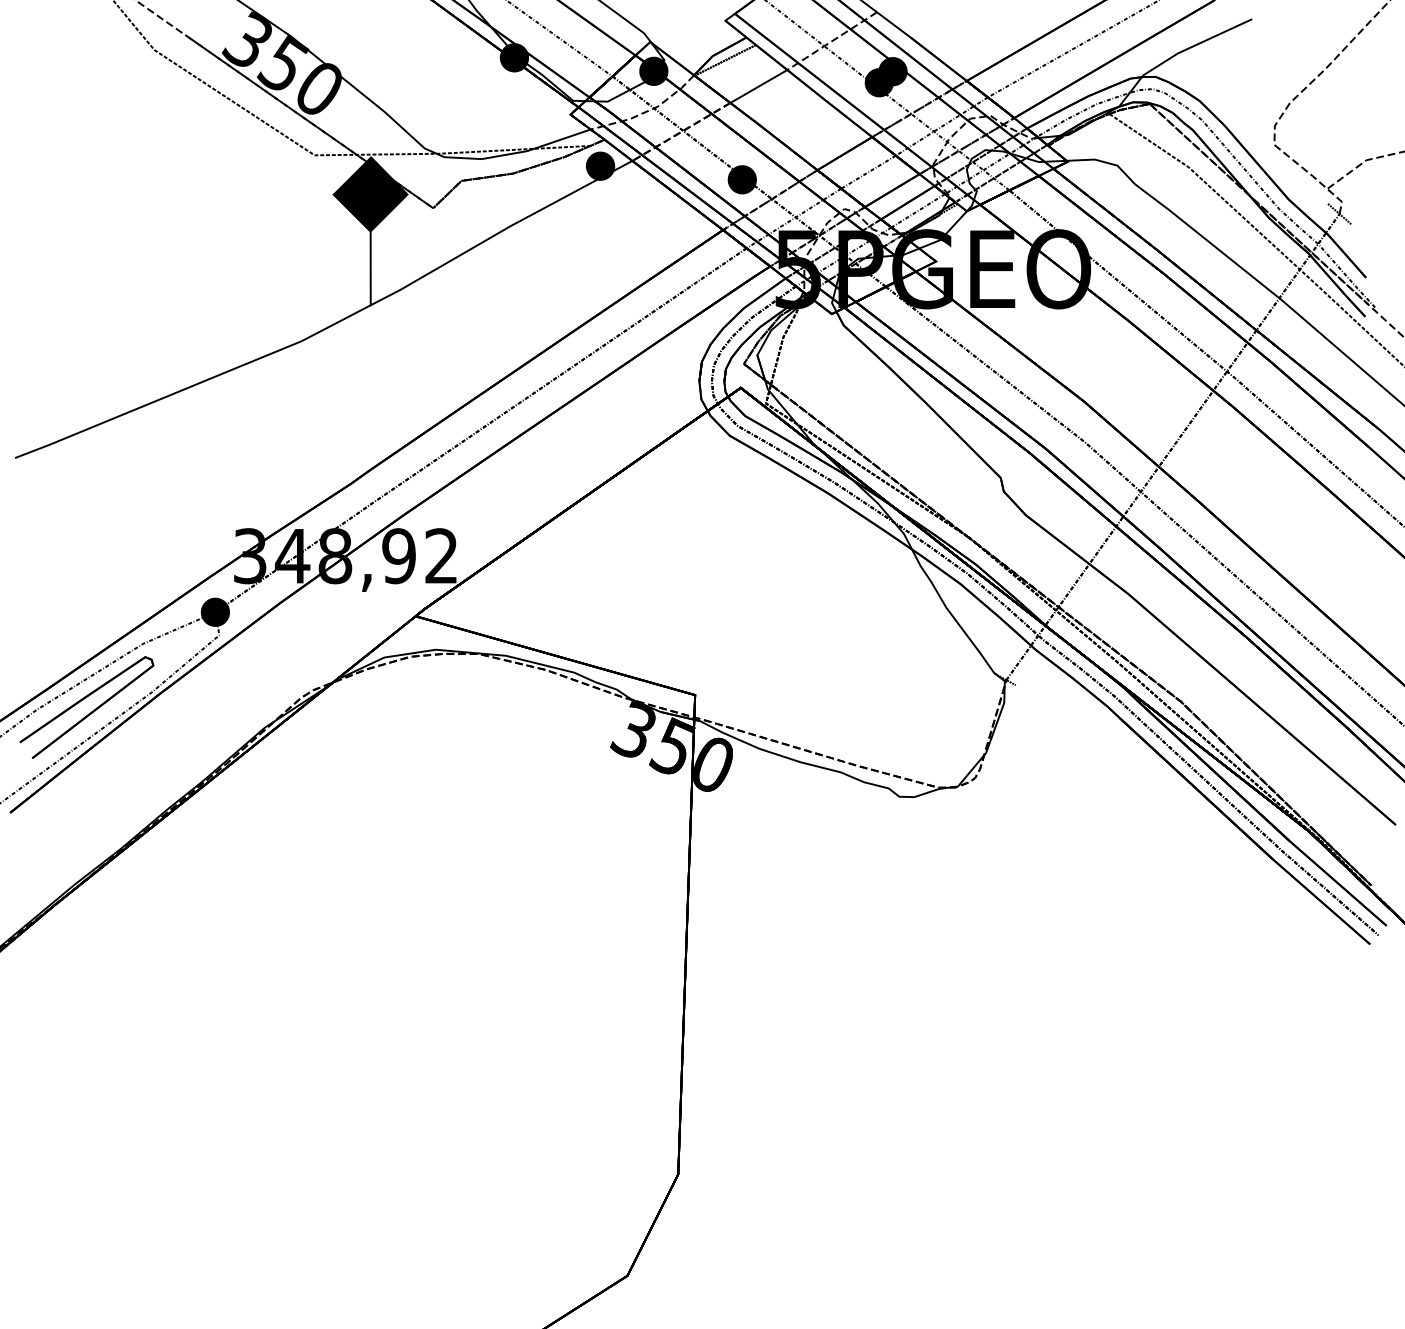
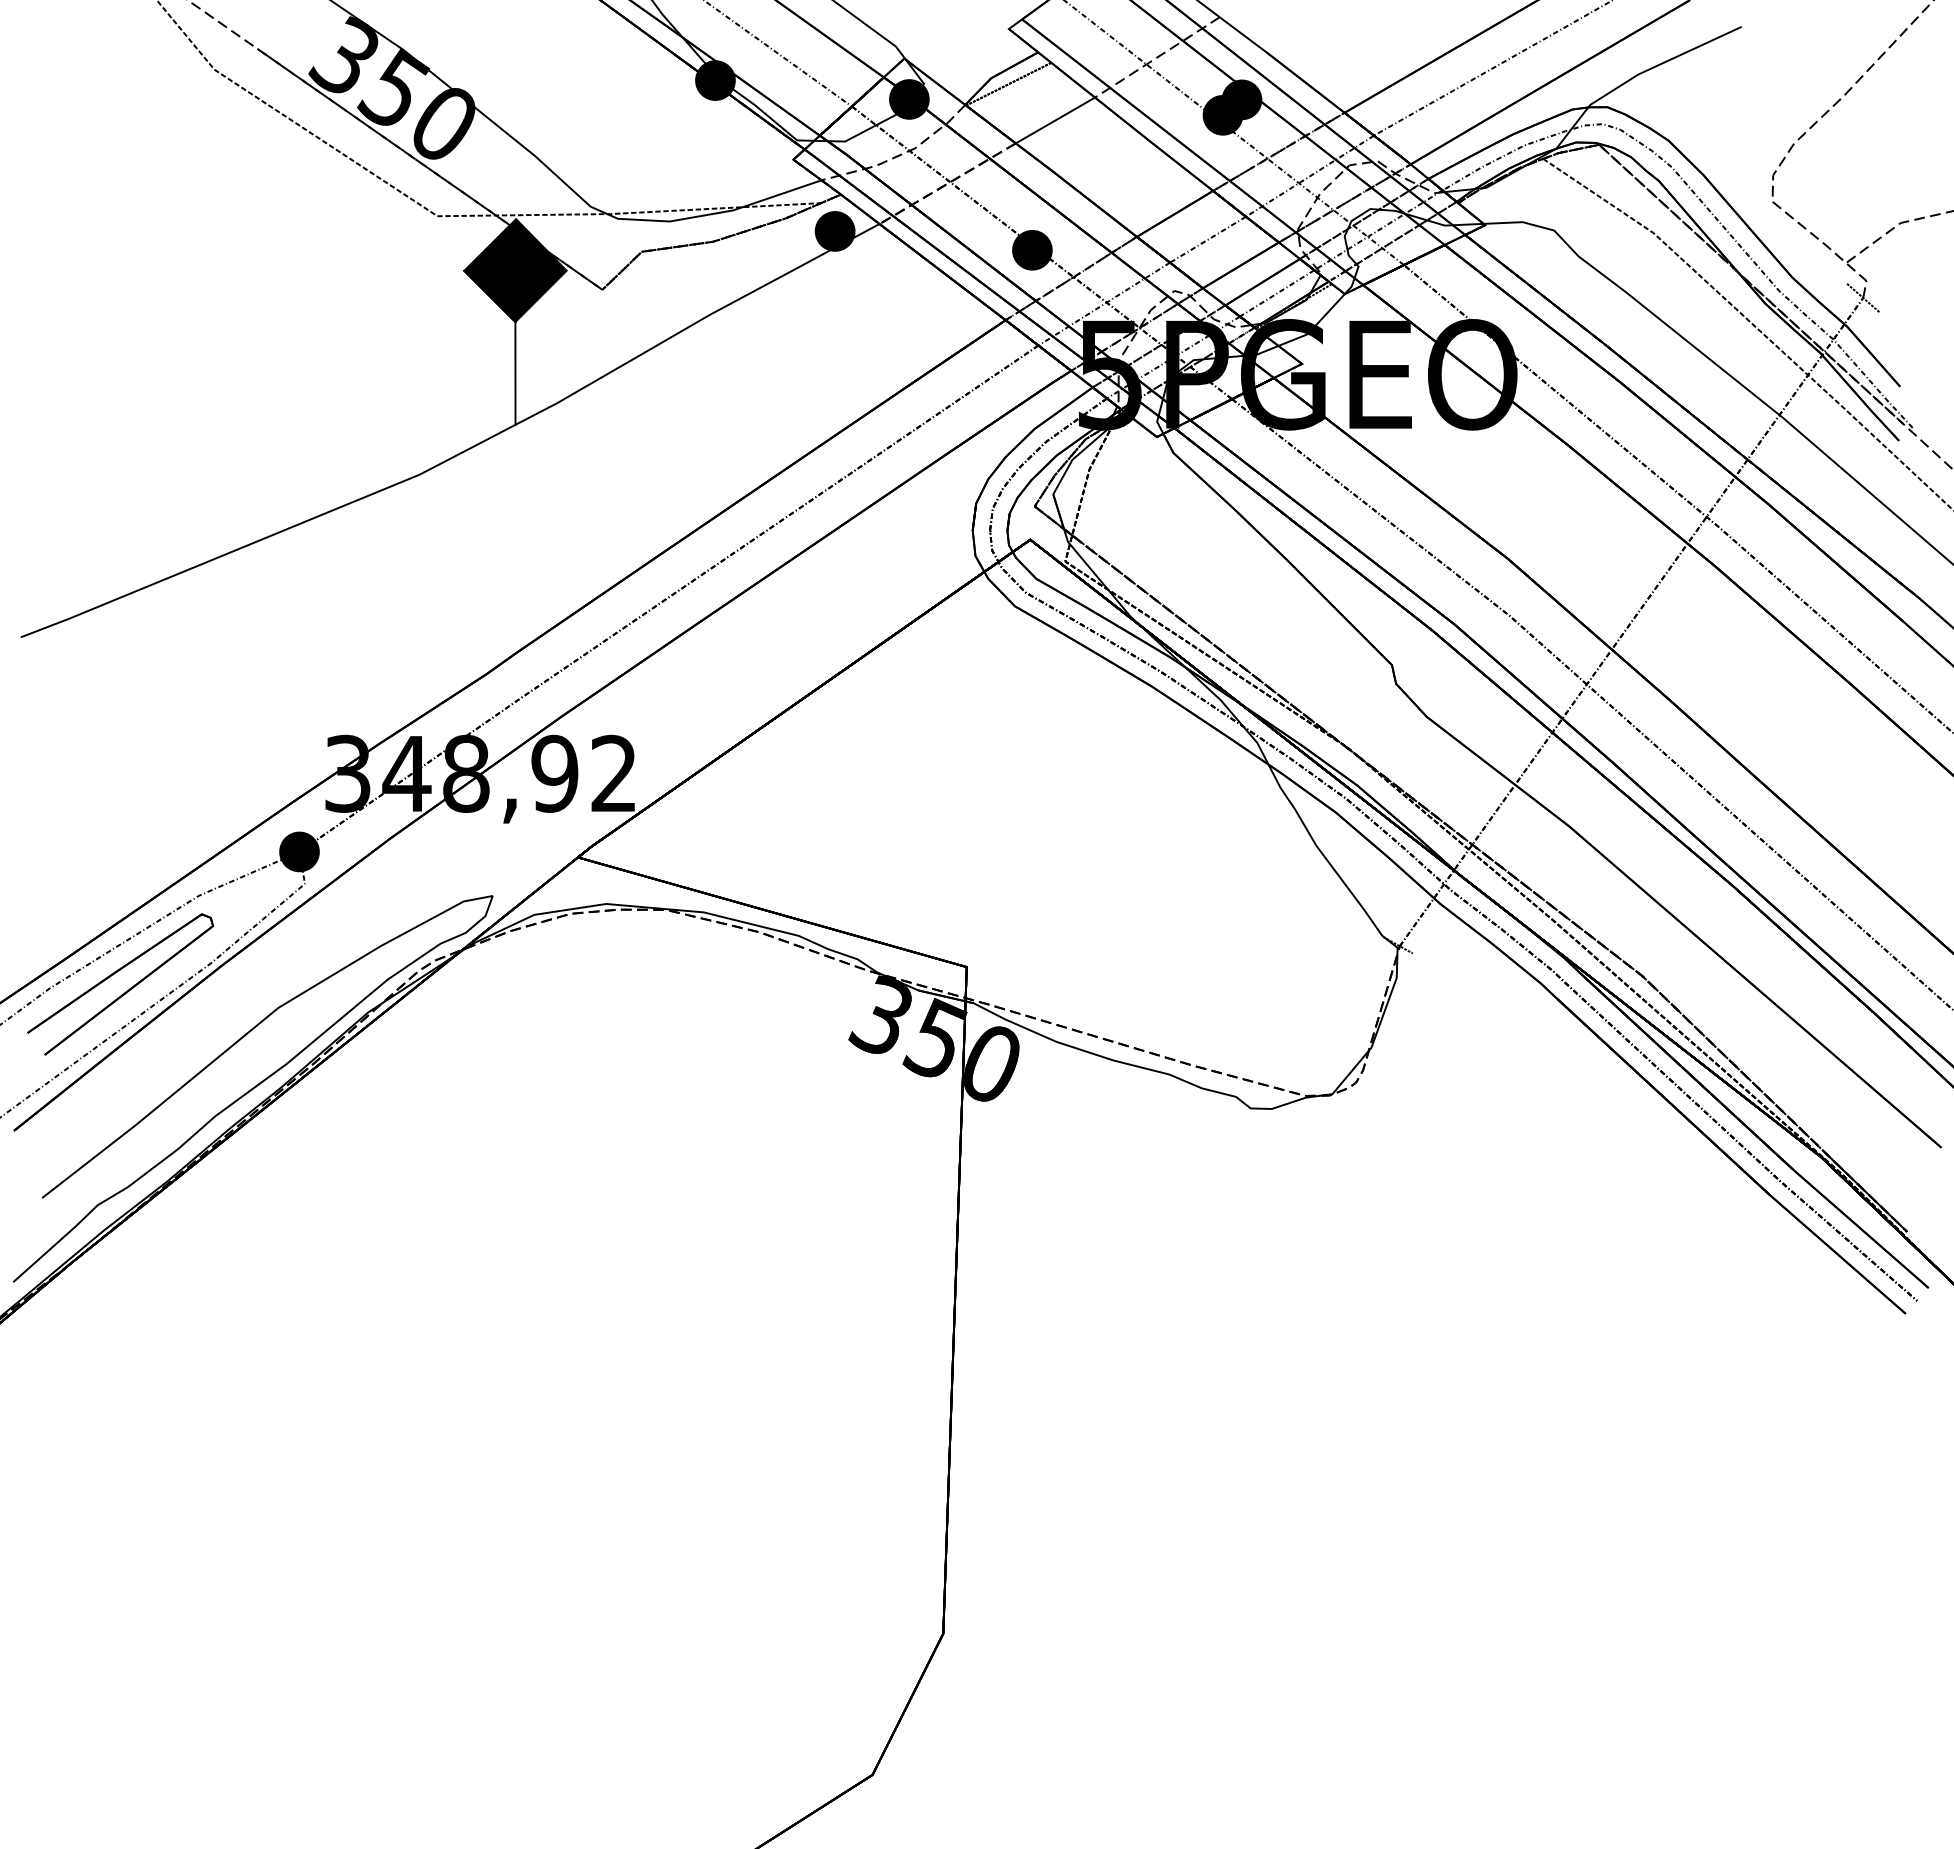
curve: (181, 782) -> (252, 1088), added

